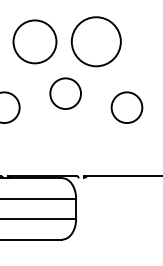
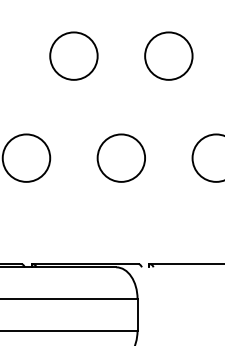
circle: (34, 41) -> (73, 55), size x0.71
circle: (96, 41) -> (169, 55), size x0.62
circle: (65, 93) -> (121, 157), moved

